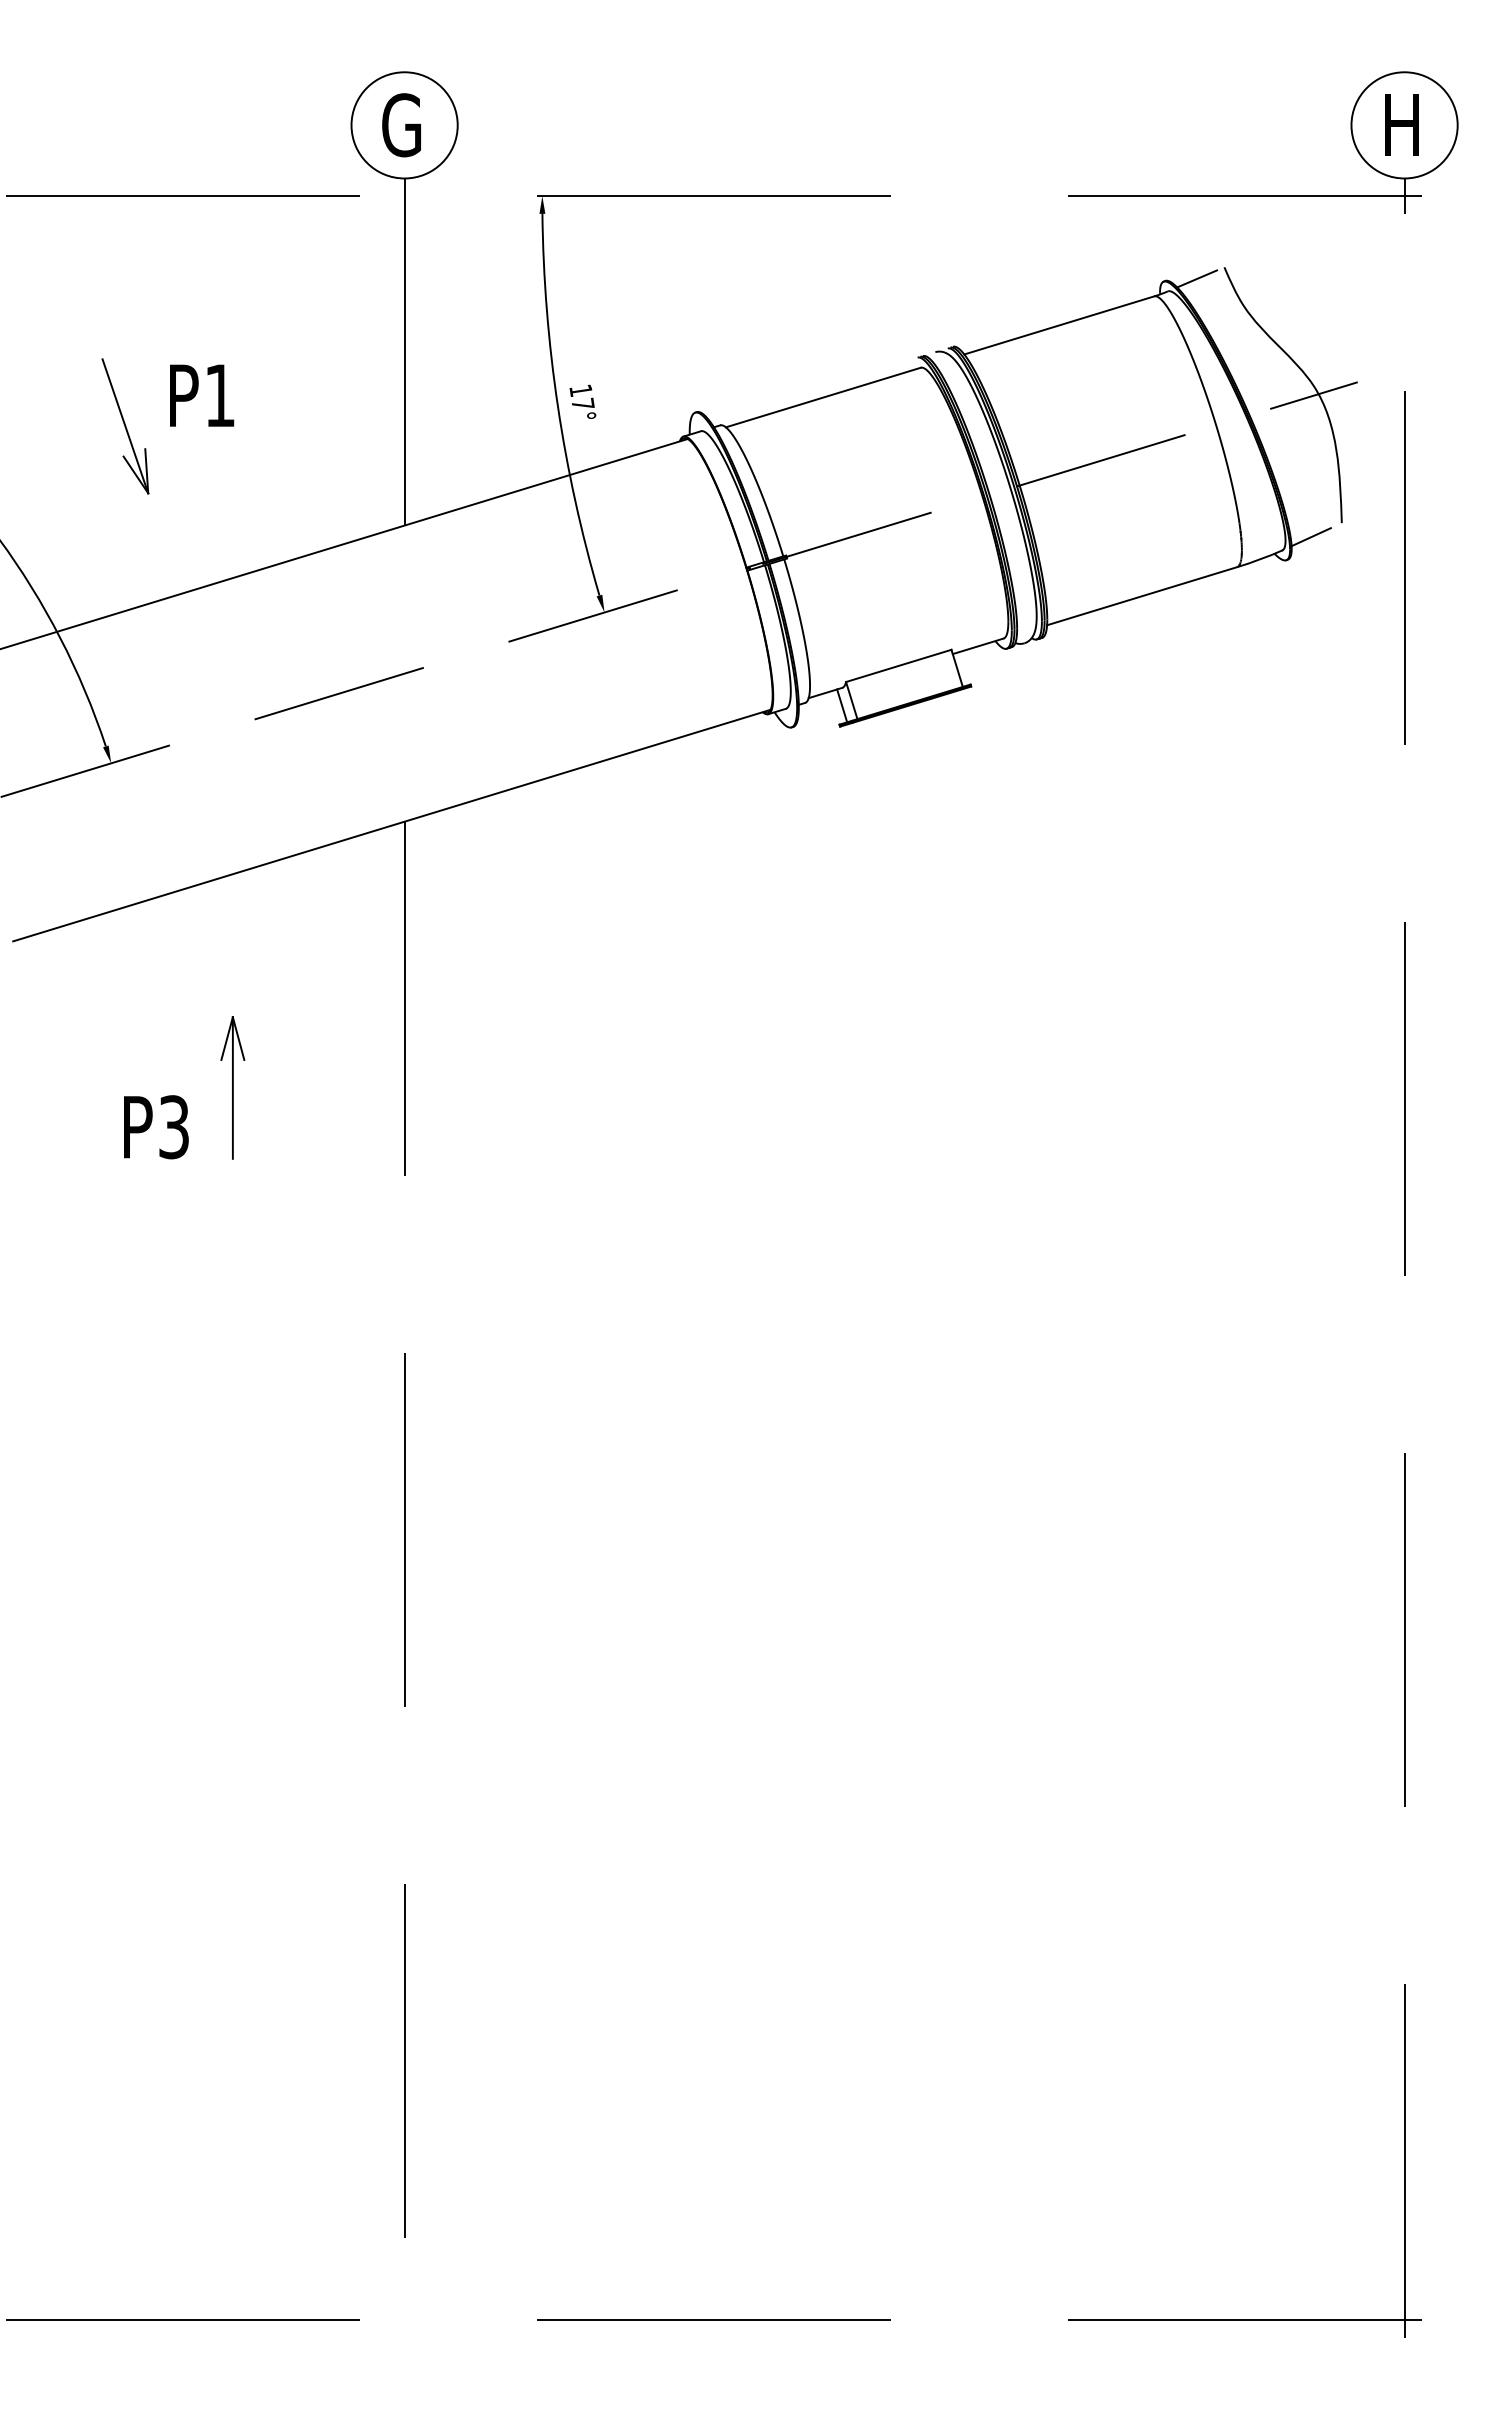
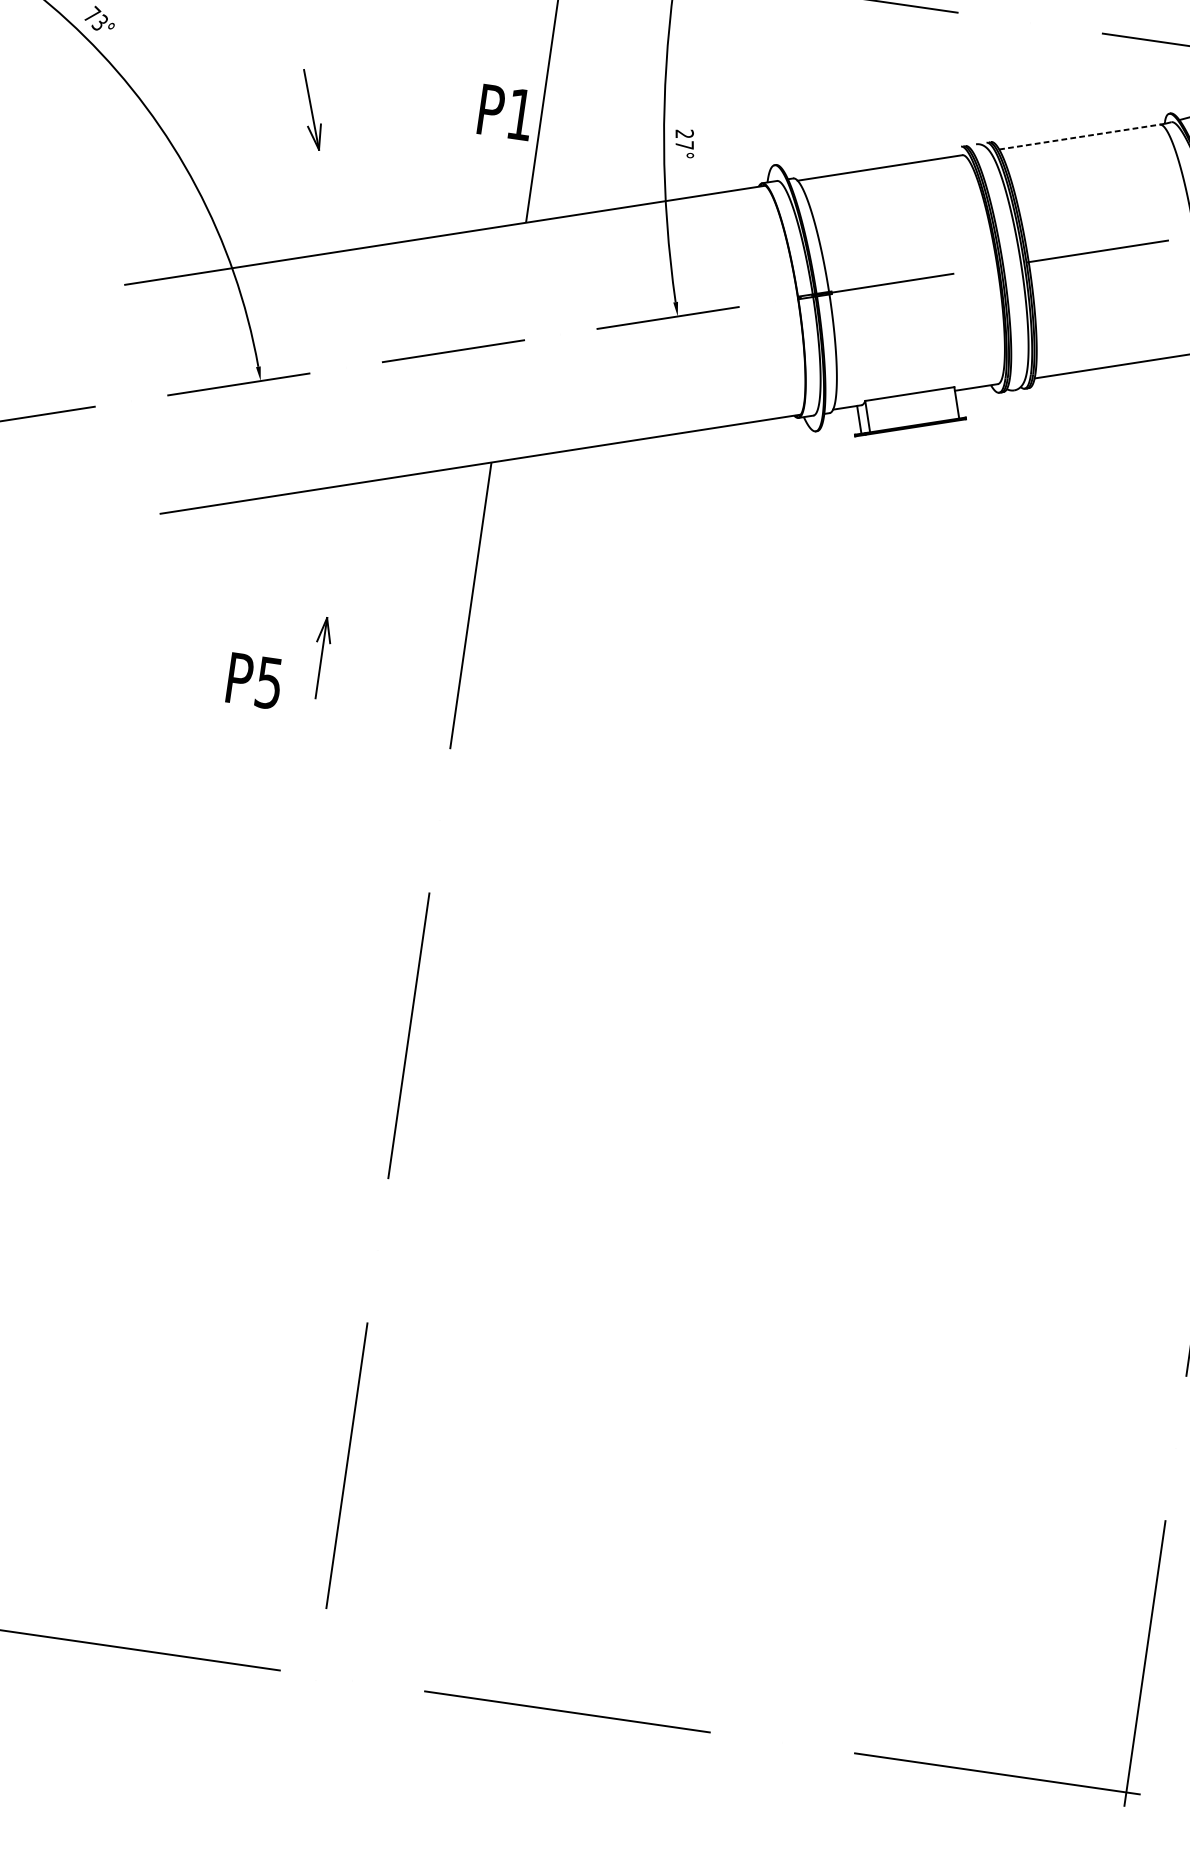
line: (1059, 325) -> (1079, 137), solid -> dashed
text: (580, 390) -> (684, 133), 17° -> 27°
text: (202, 395) -> (506, 112), moved
part: (125, 426) -> (311, 109), size x0.7
part: (232, 1087) -> (321, 657), size x0.7
text: (173, 1126) -> (268, 682), P3 -> P5

